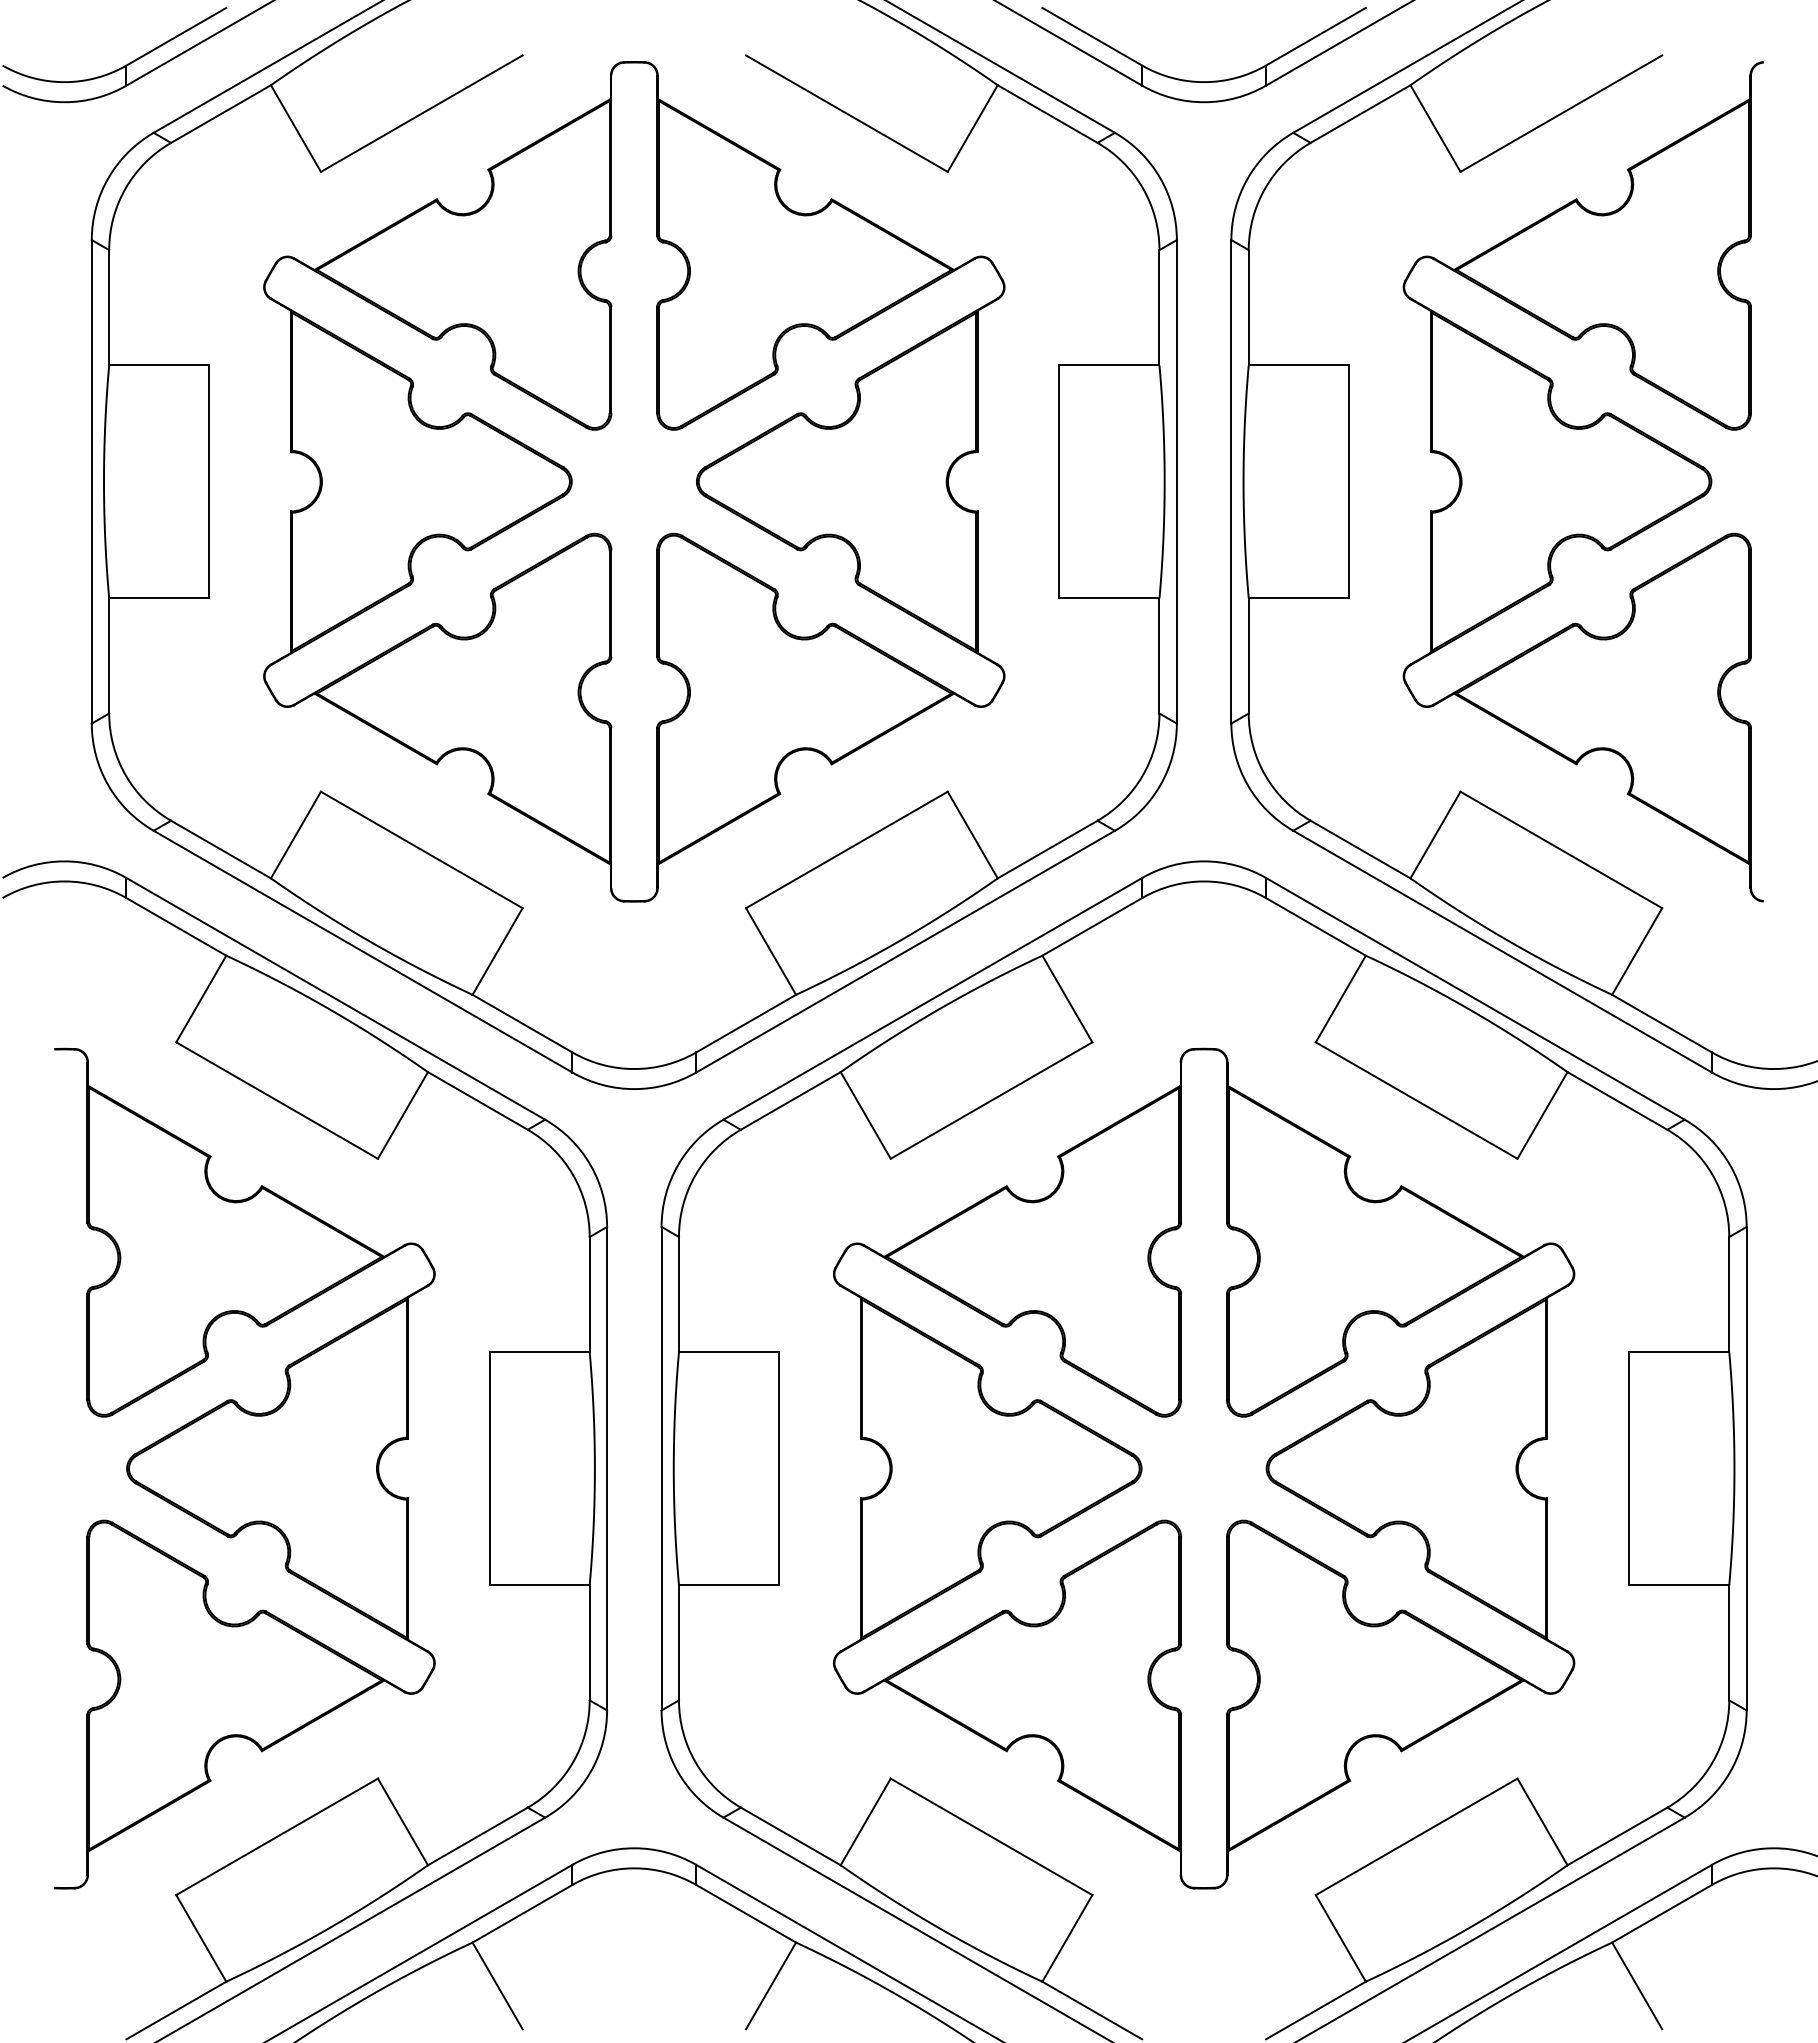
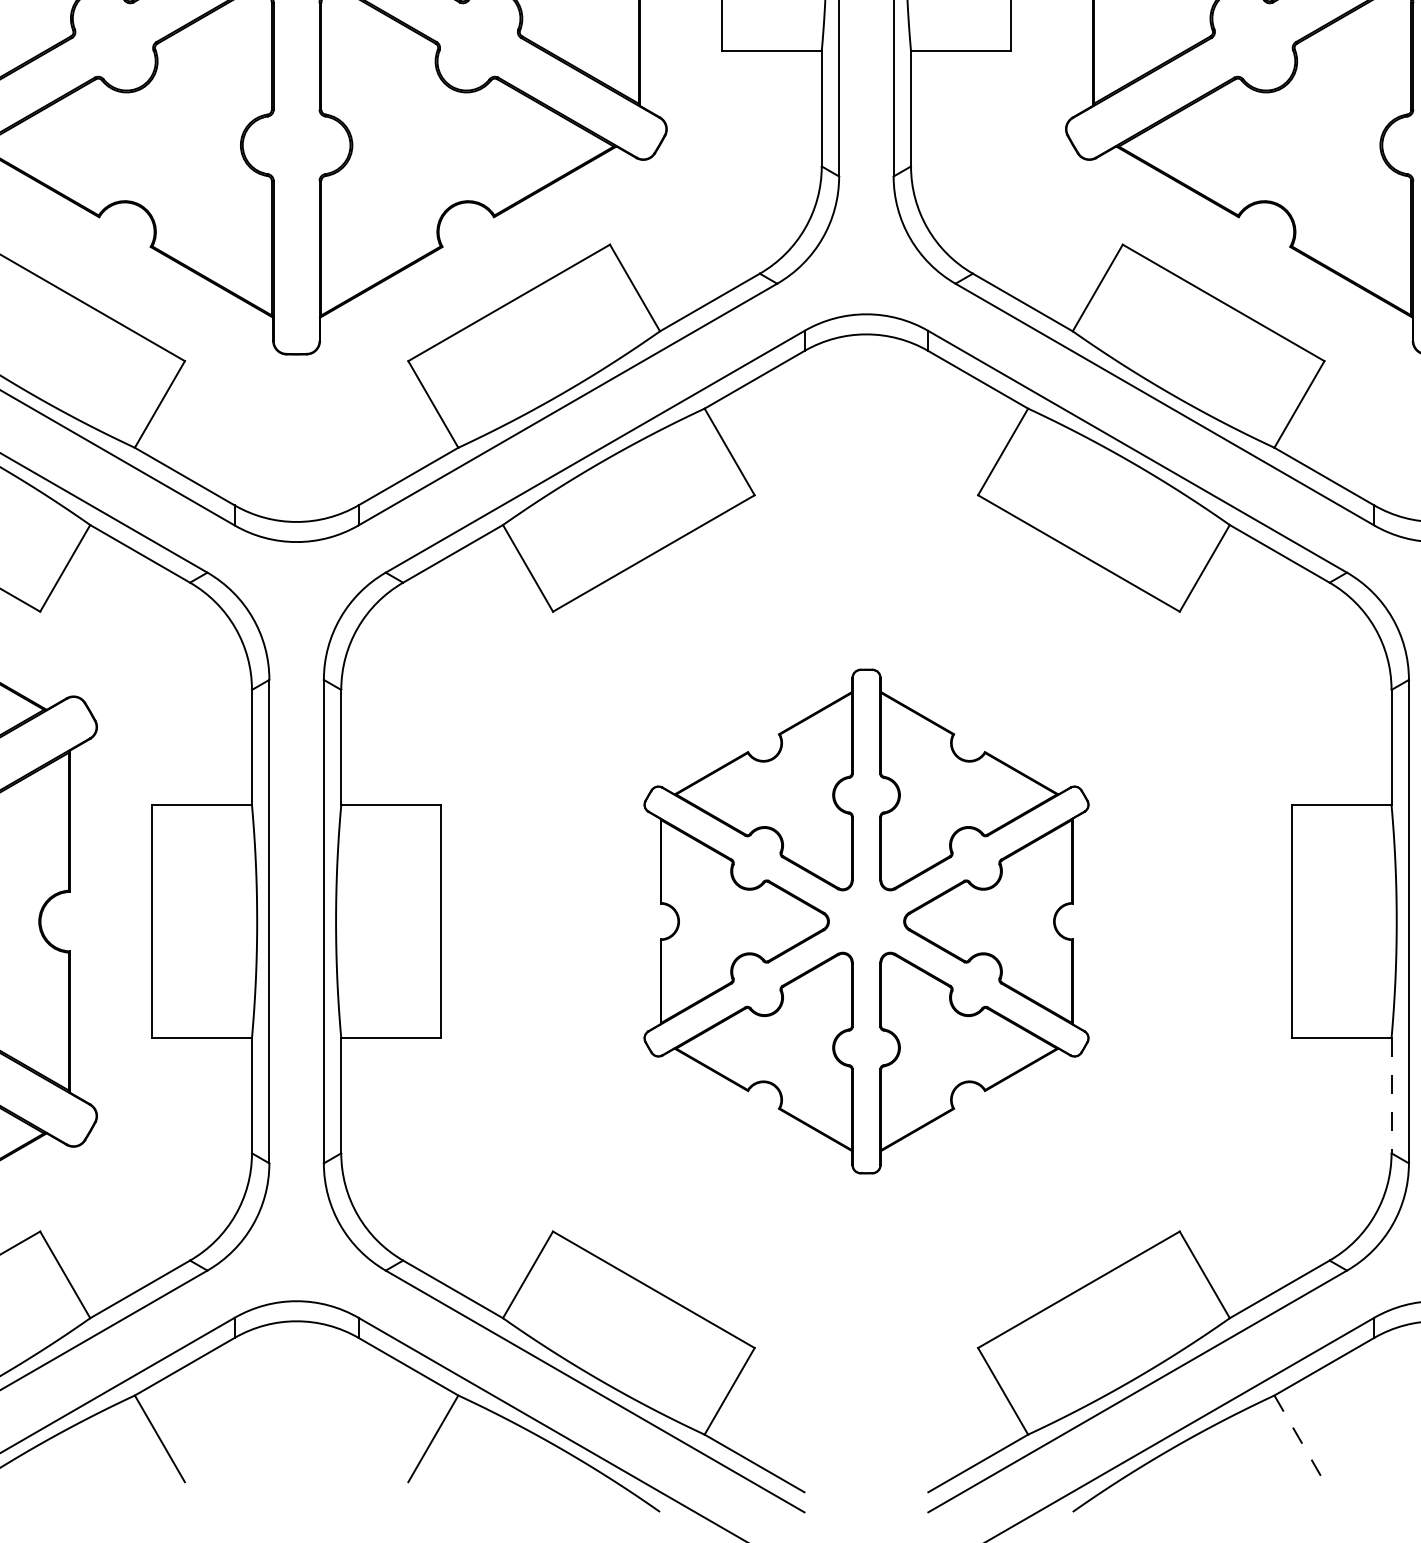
part: (1204, 1468) -> (866, 921), size x0.6
line: (1729, 1642) -> (1391, 1095), solid -> dashed
line: (1637, 1986) -> (1299, 1439), solid -> dashed

